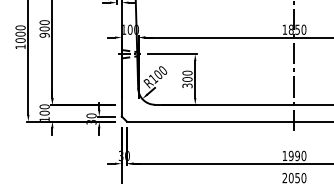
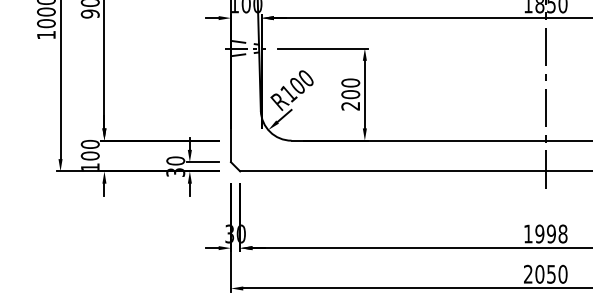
text: (187, 85) -> (350, 105), 300 -> 200
text: (303, 155) -> (562, 233), 1990 -> 1998

